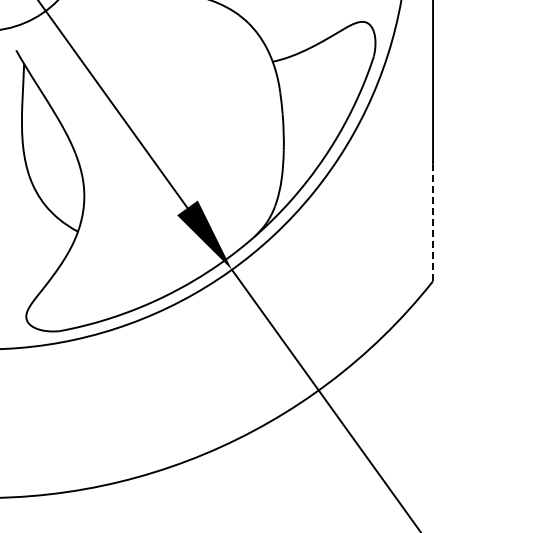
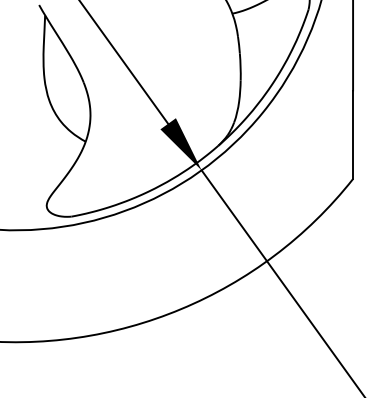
line: (433, 222) -> (353, 134), dashed -> solid

